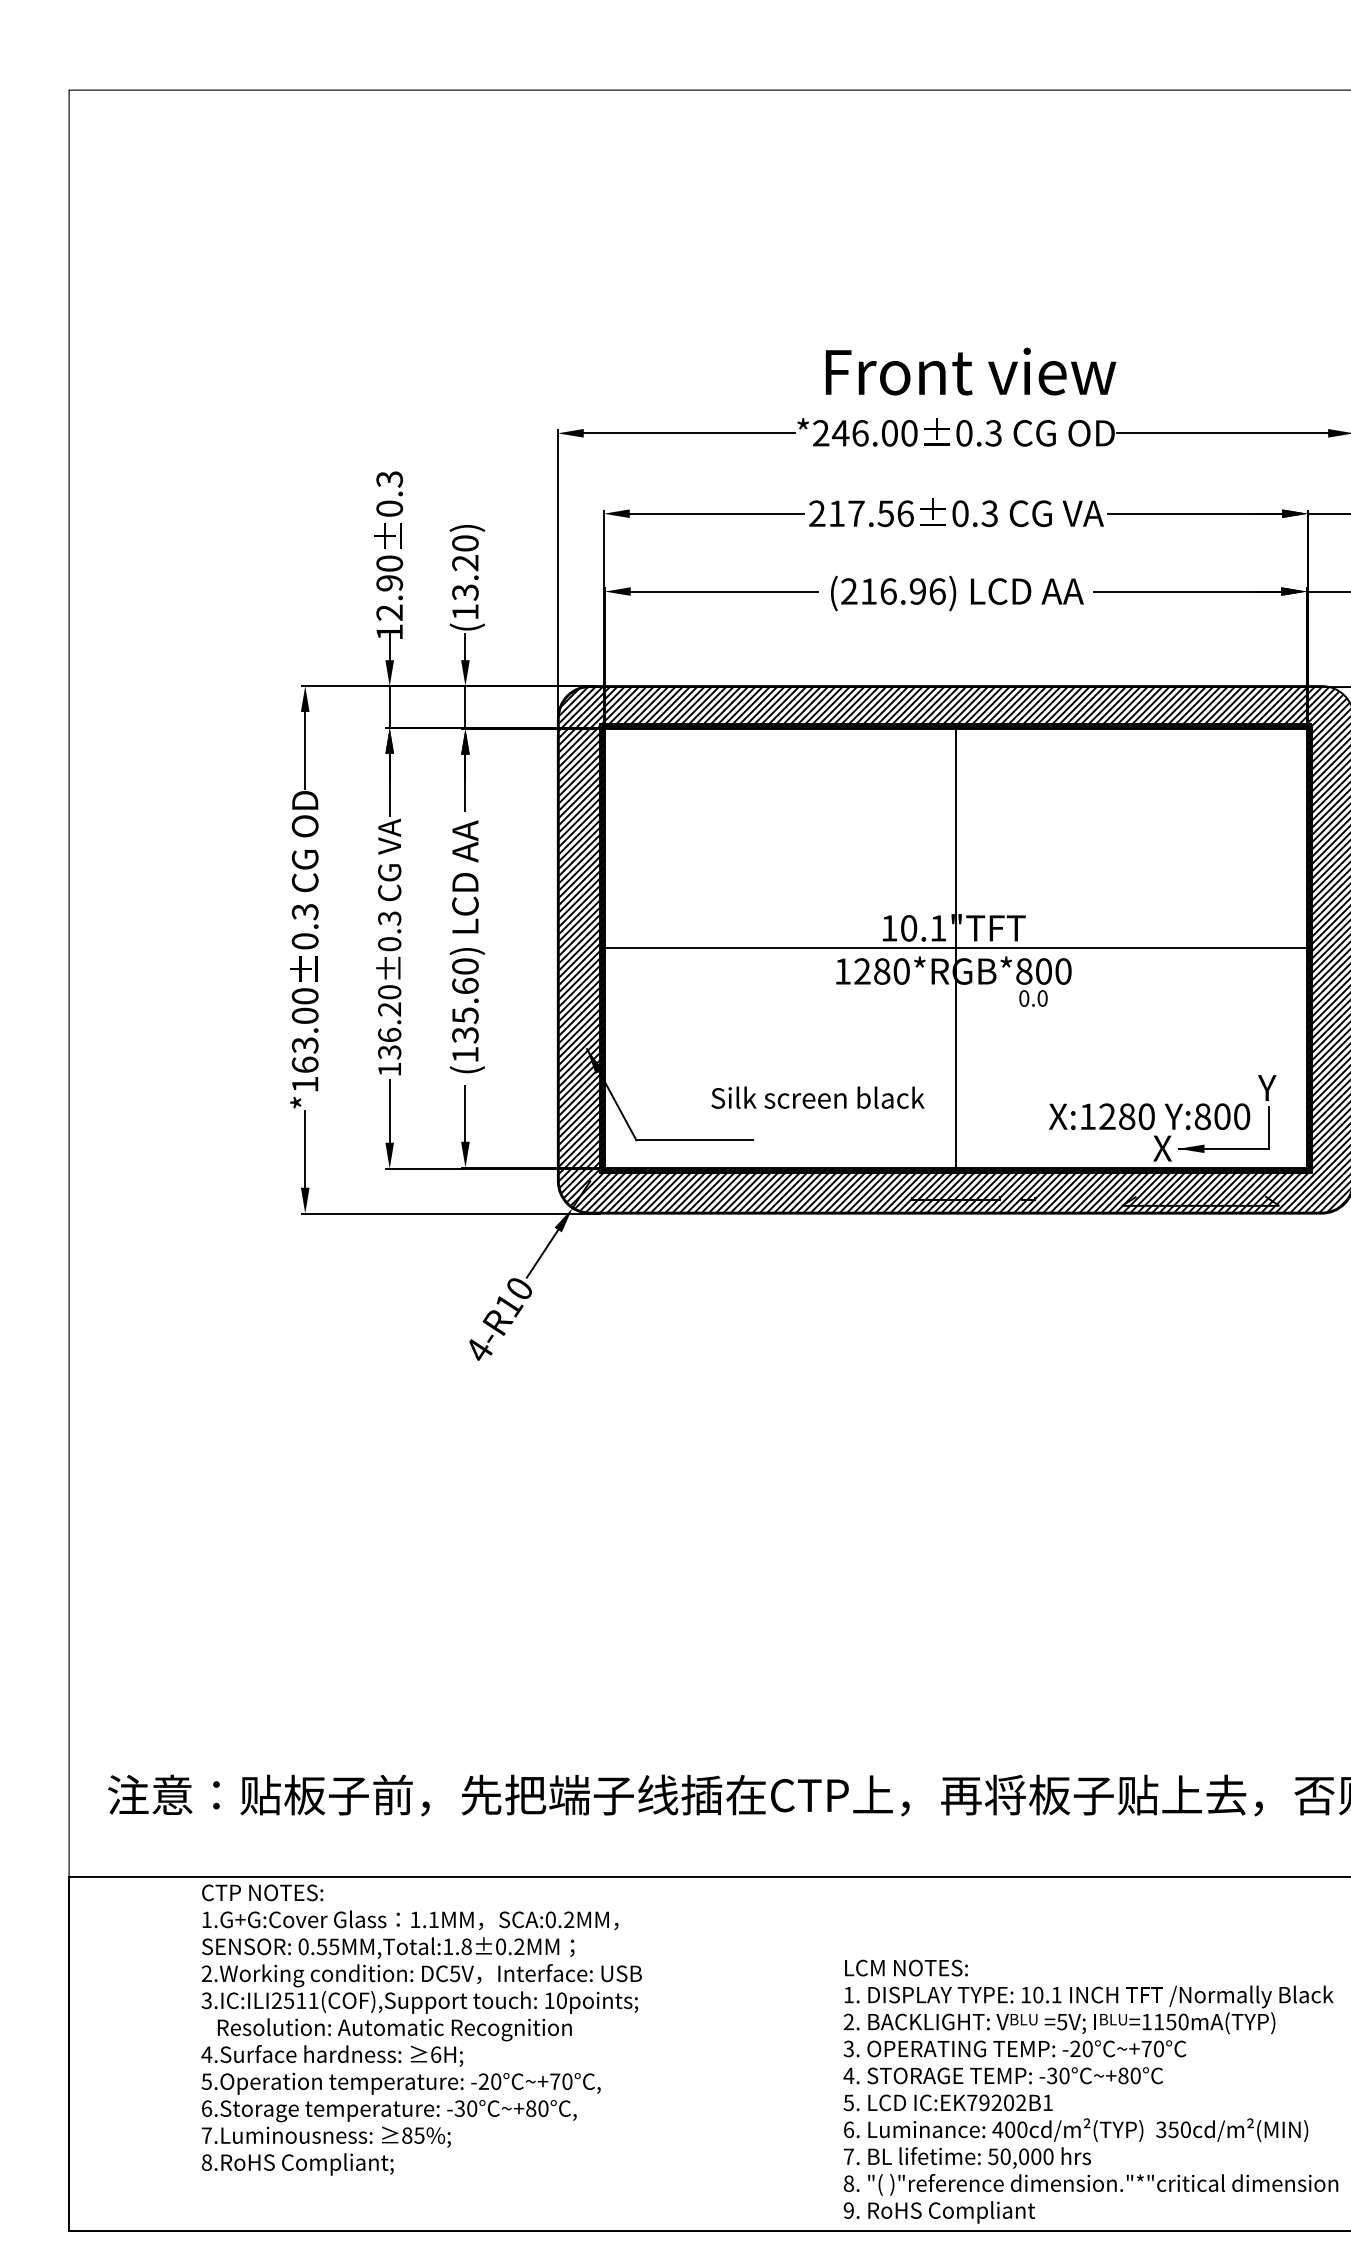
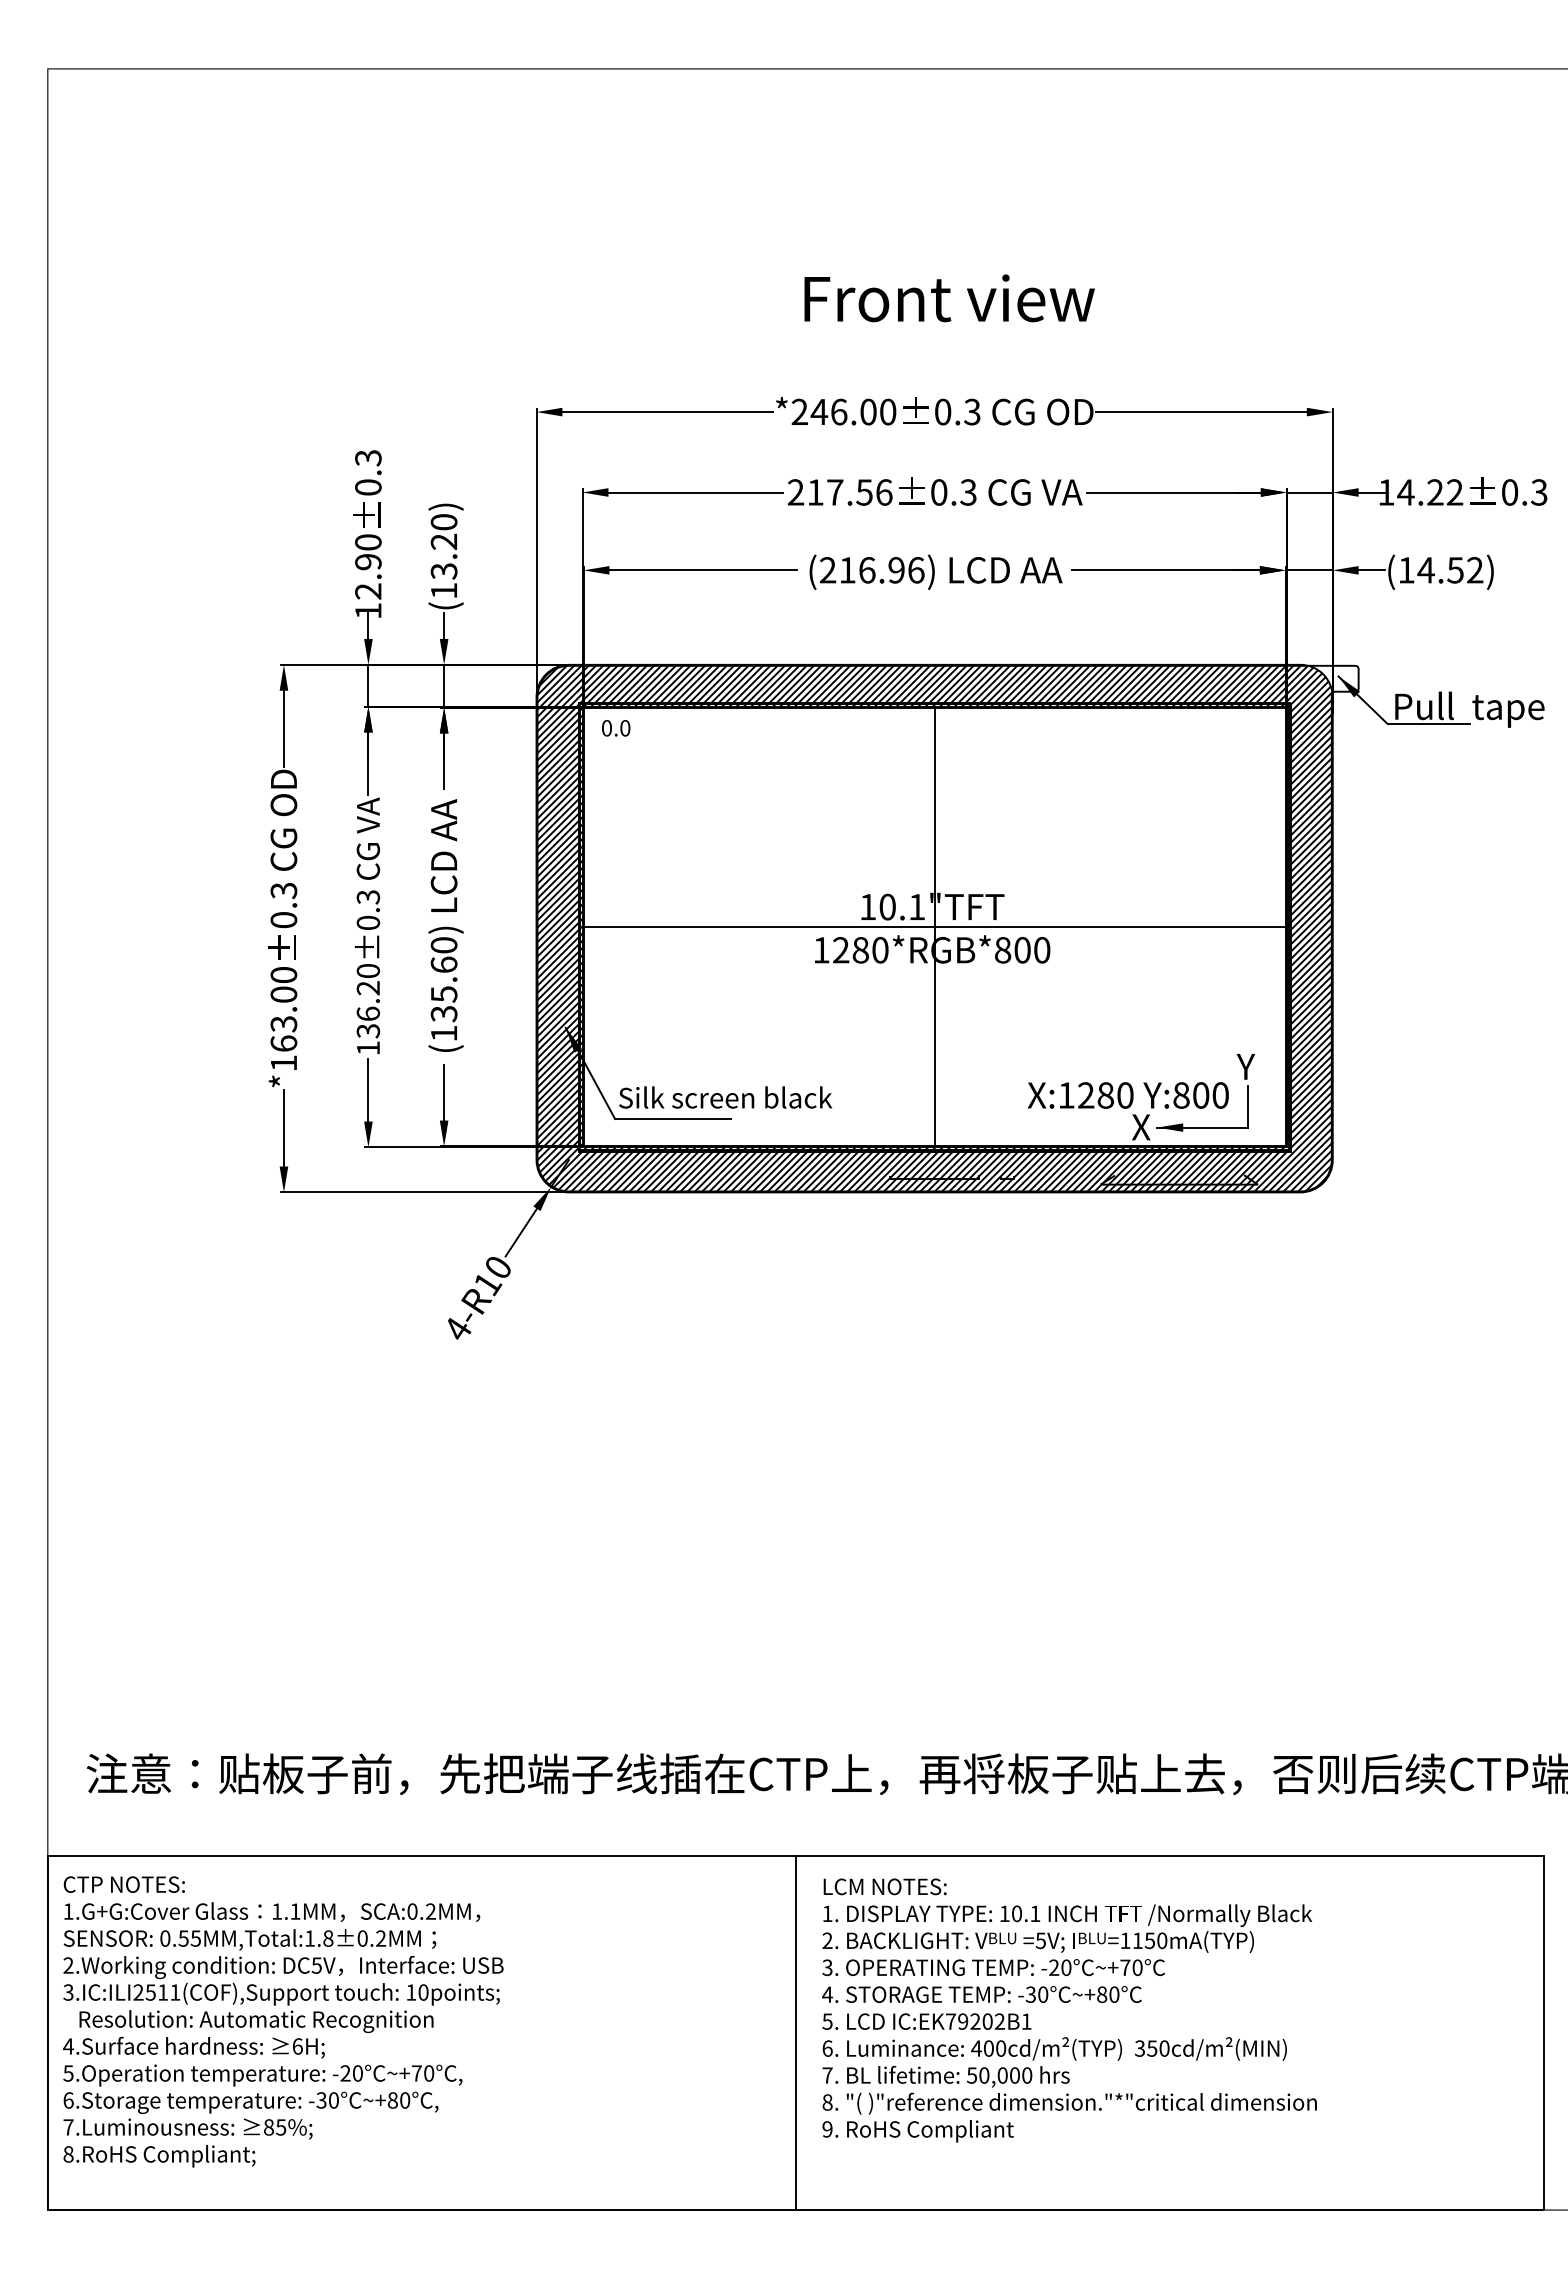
text: (970, 371) -> (949, 298), moved
text: (1033, 998) -> (616, 728), moved
text: (817, 1097) -> (725, 1097), moved
text: (421, 2029) -> (283, 2021), moved
line: (817, 2053) -> (796, 2032), added
text: (1090, 2091) -> (1069, 2010), moved

